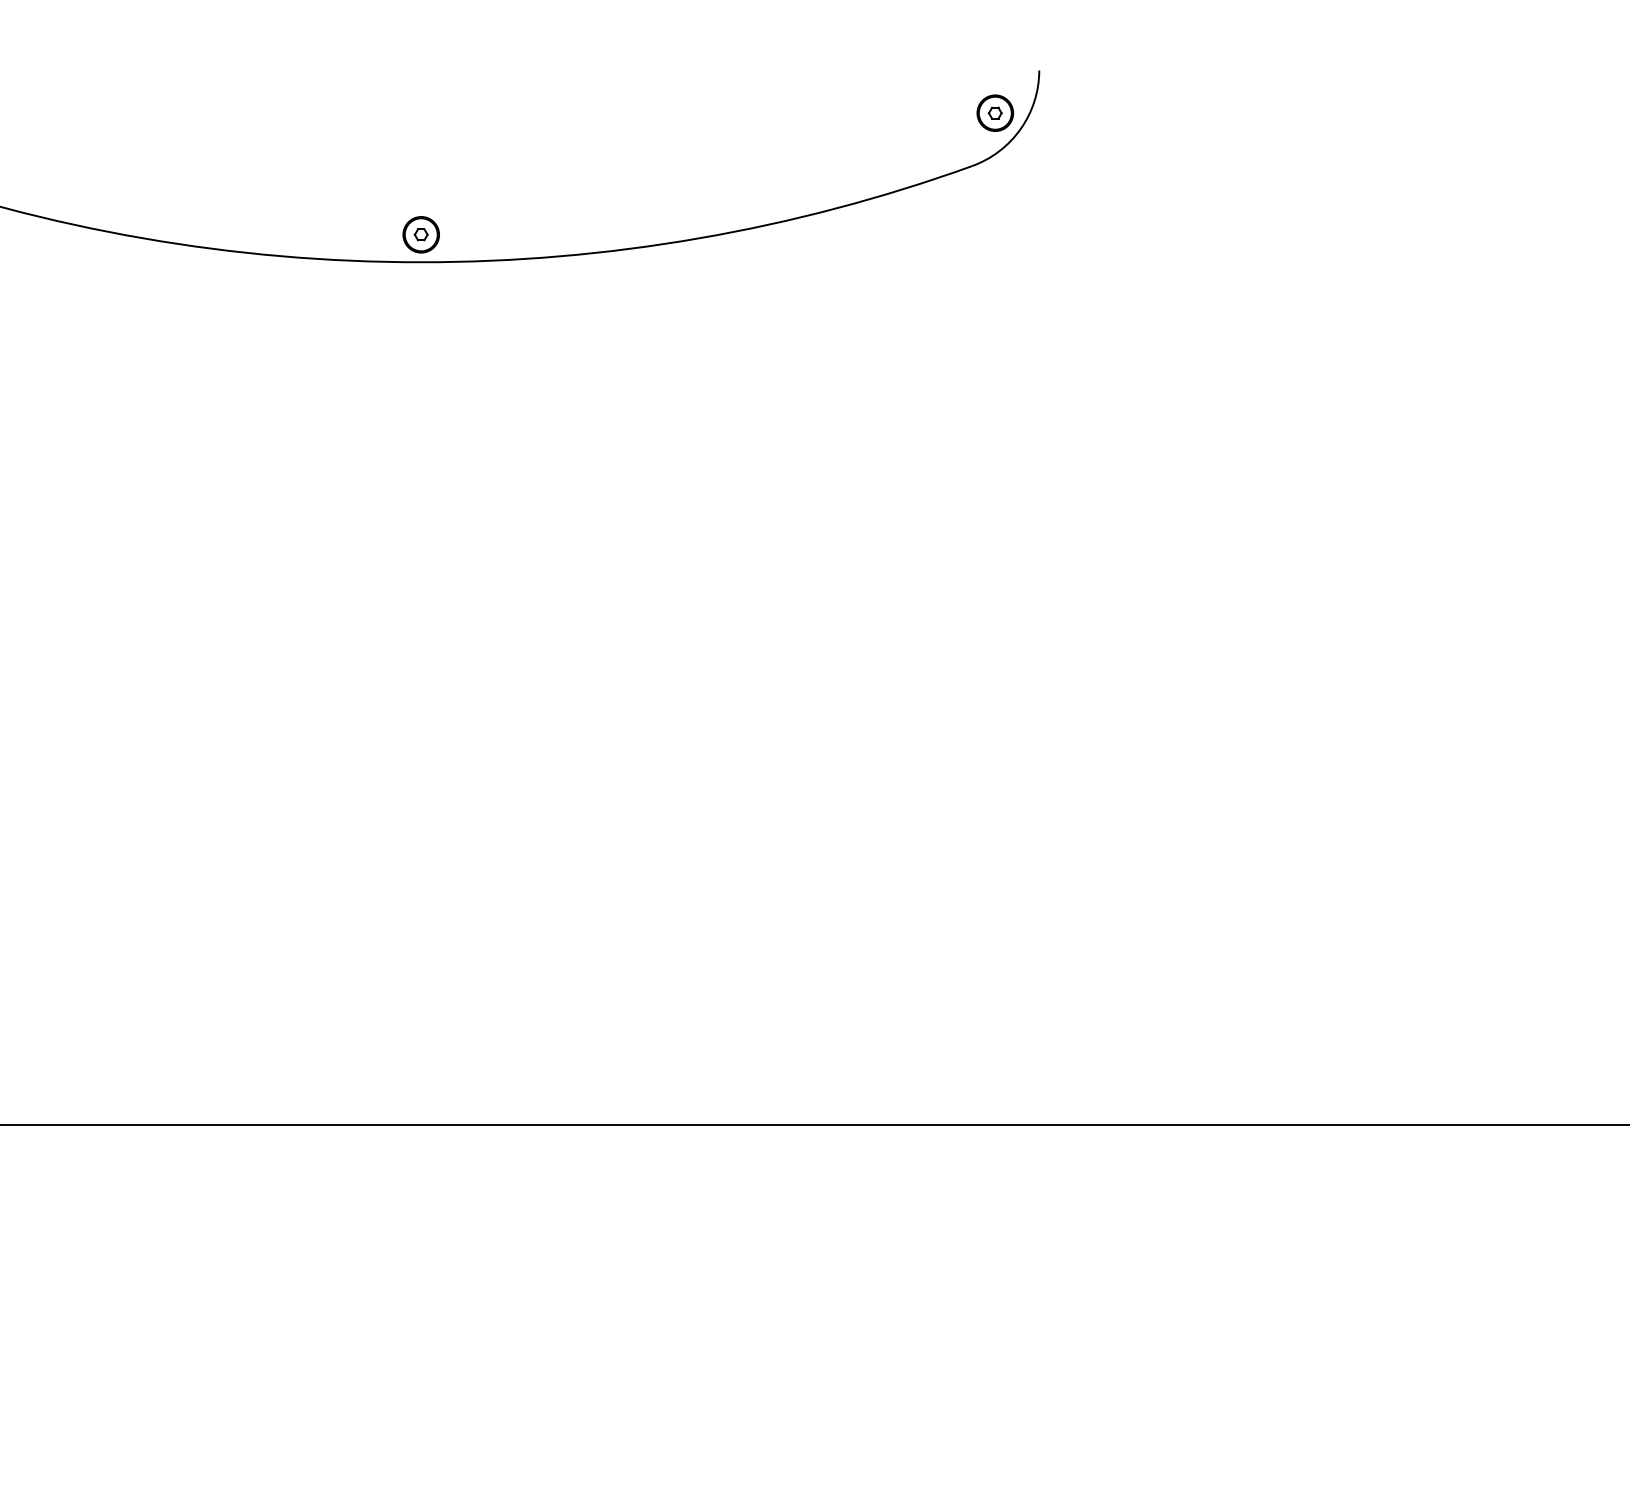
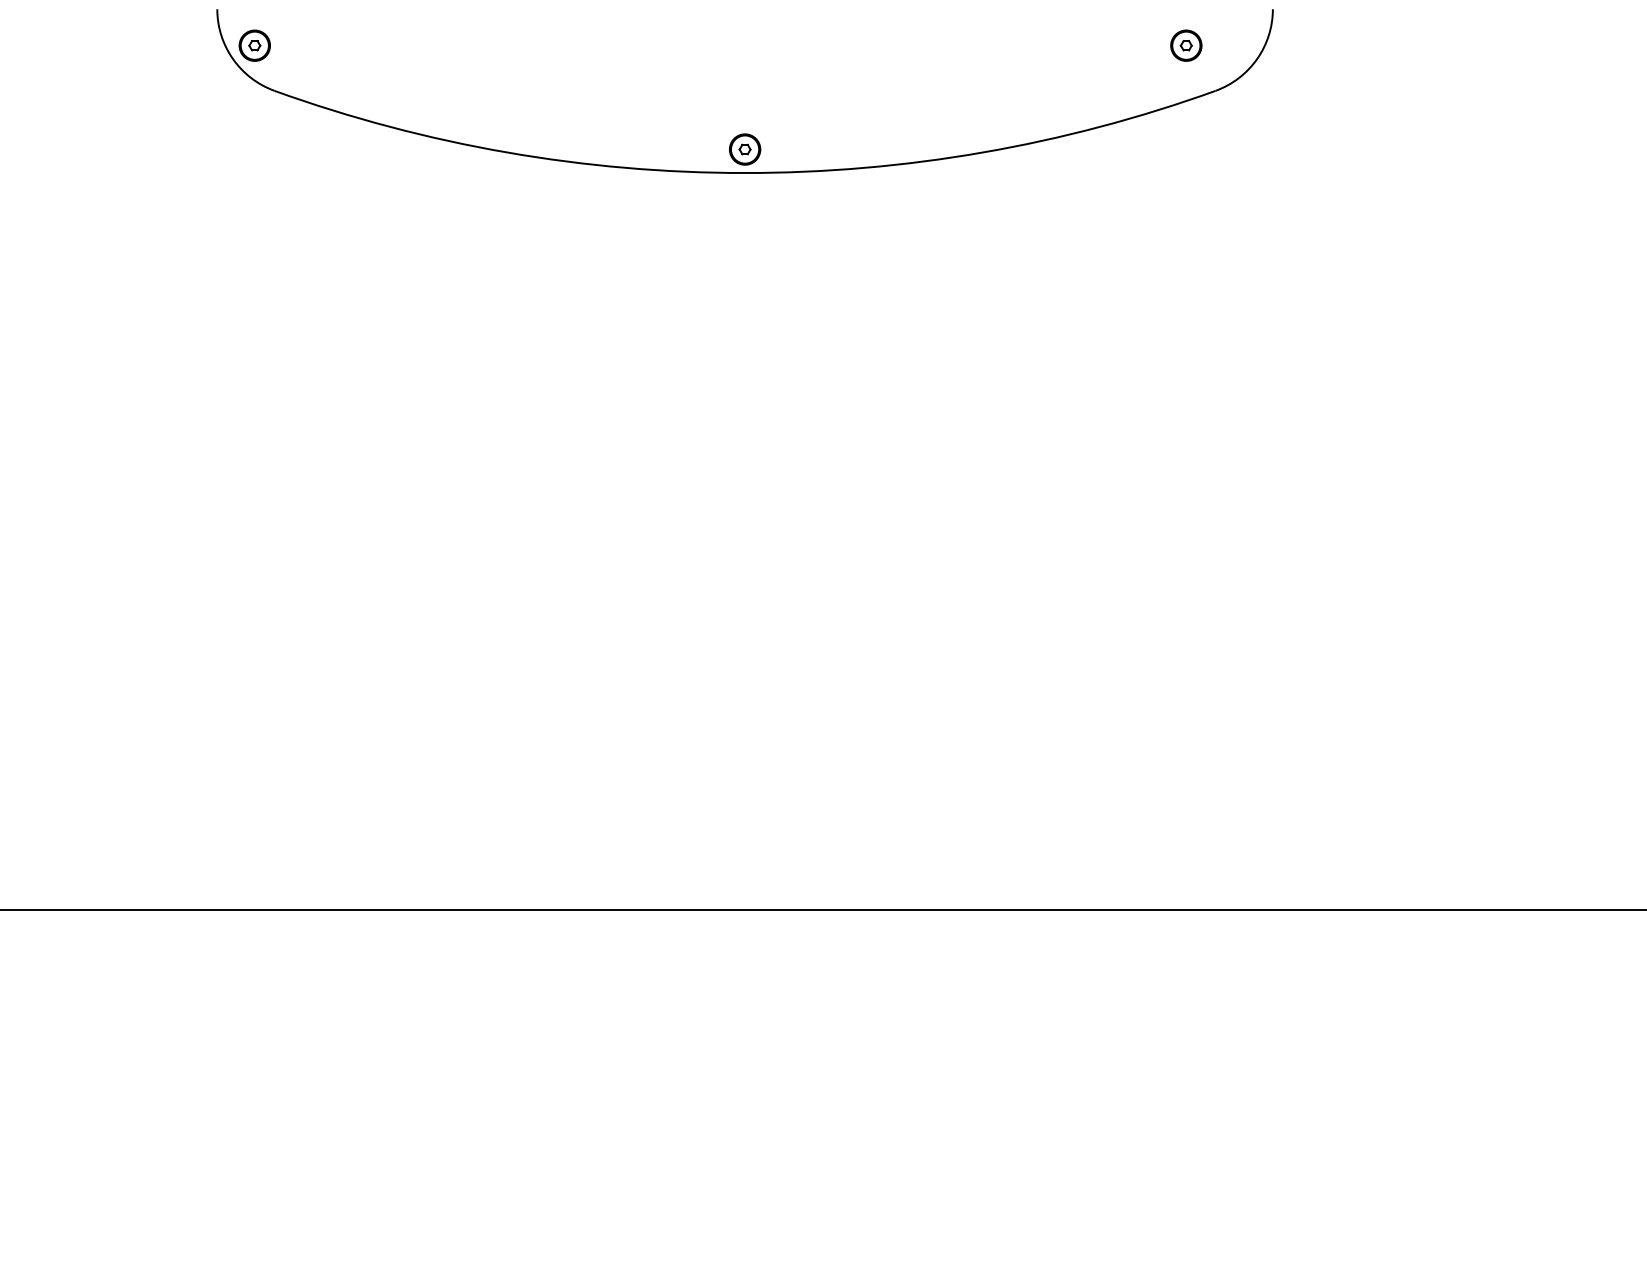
part: (995, 112) -> (1186, 45), moved

